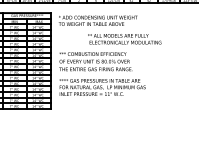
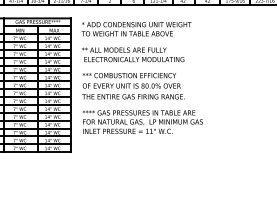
text: (124, 39) -> (132, 55), moved

